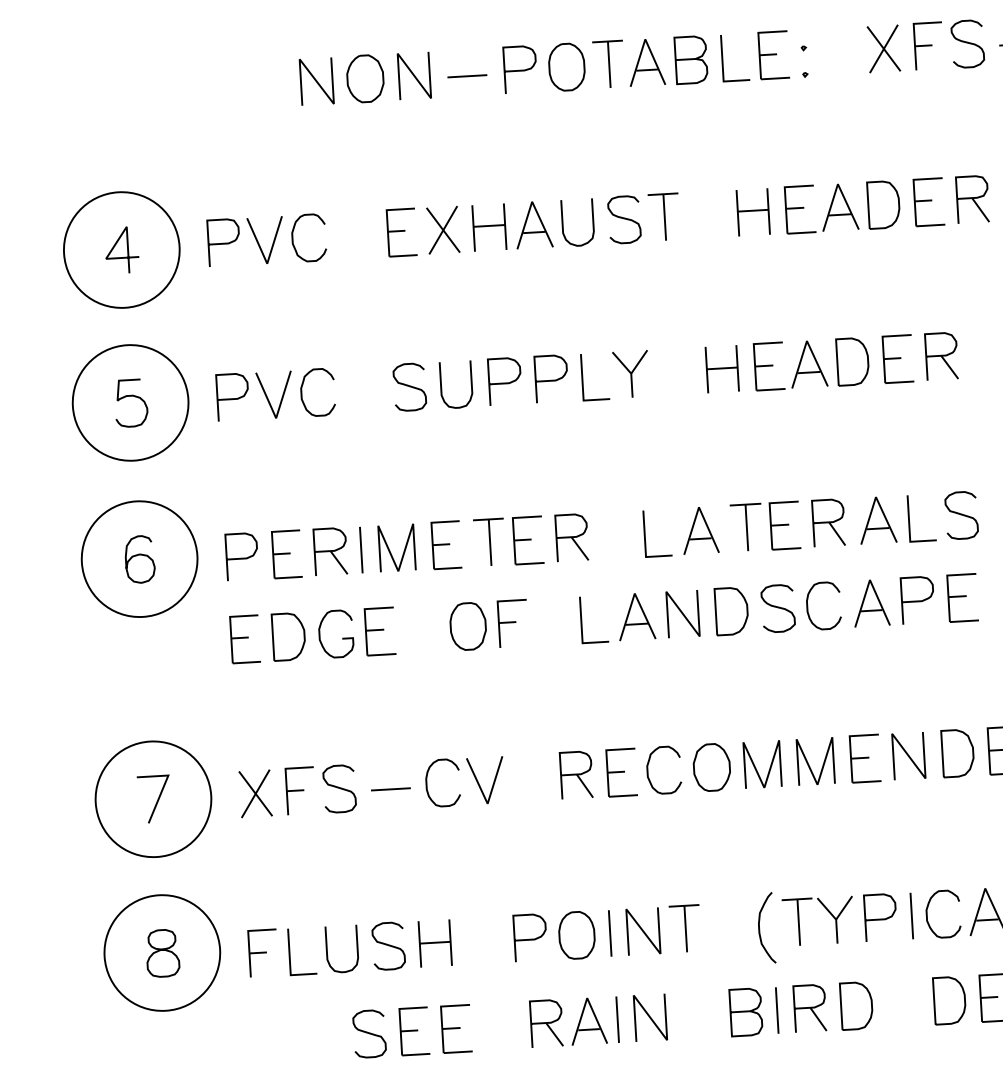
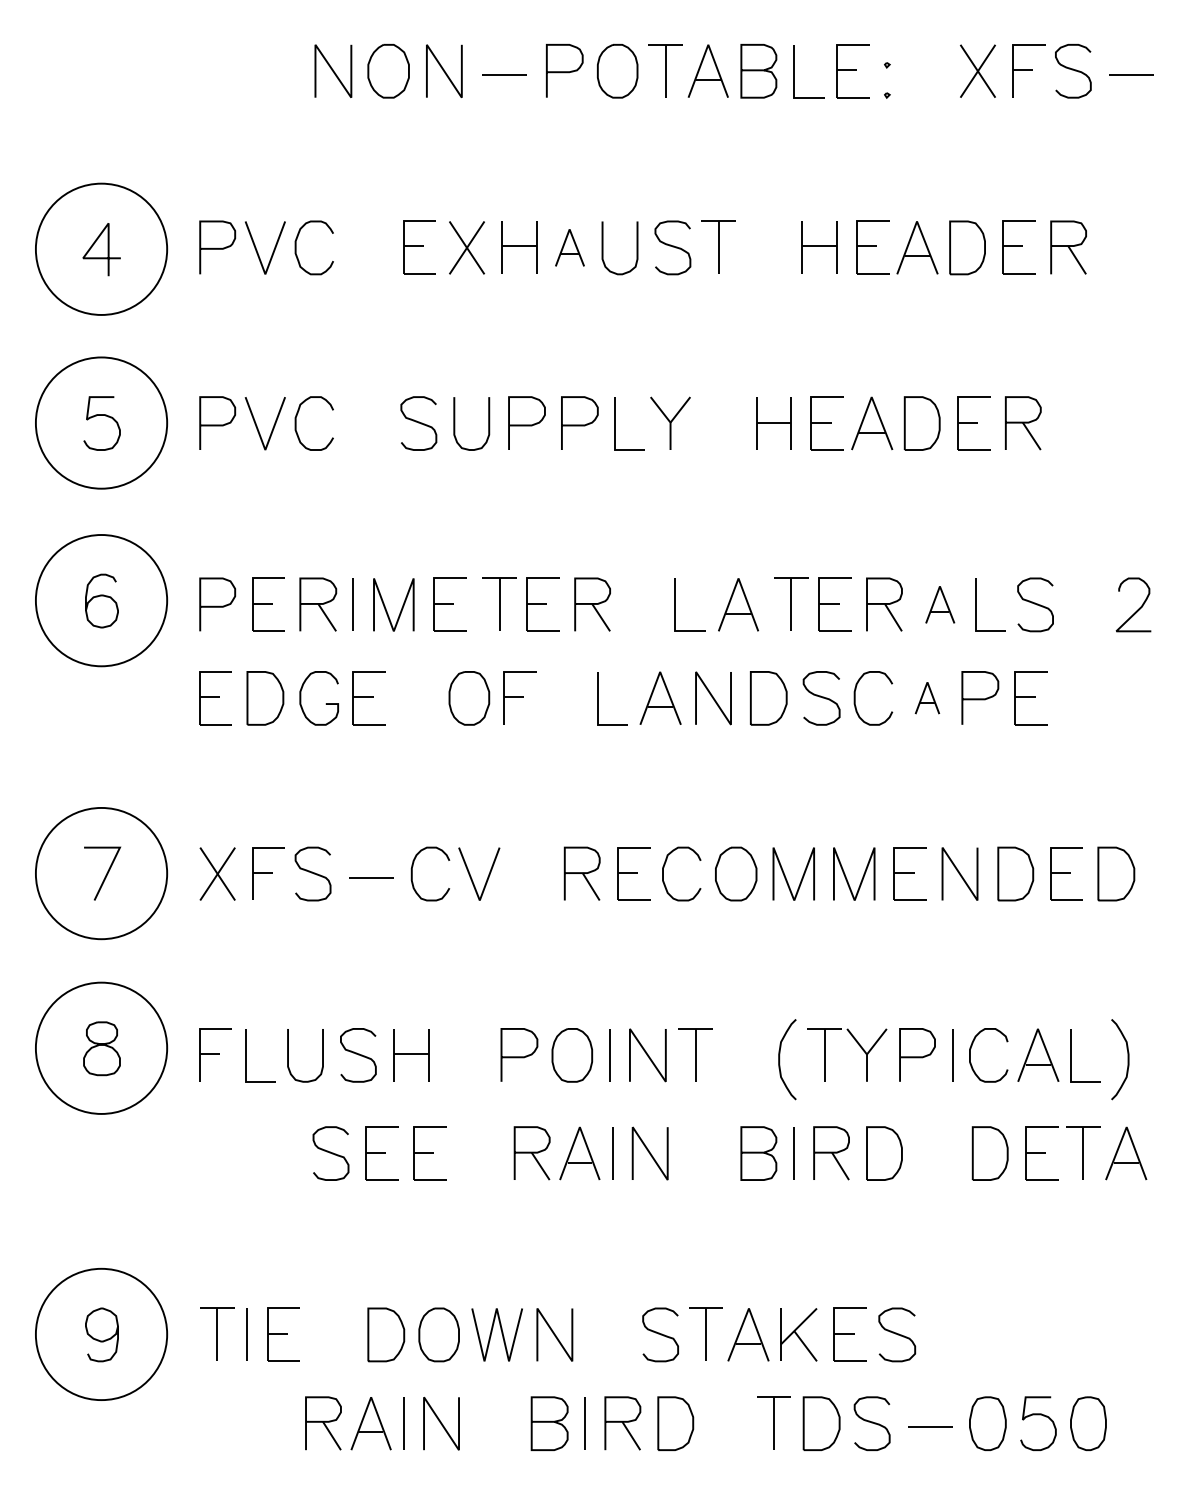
part: (533, 224) -> (569, 247), size x0.7
part: (878, 519) -> (940, 604), size x0.7
part: (871, 602) -> (927, 697), size x0.6

